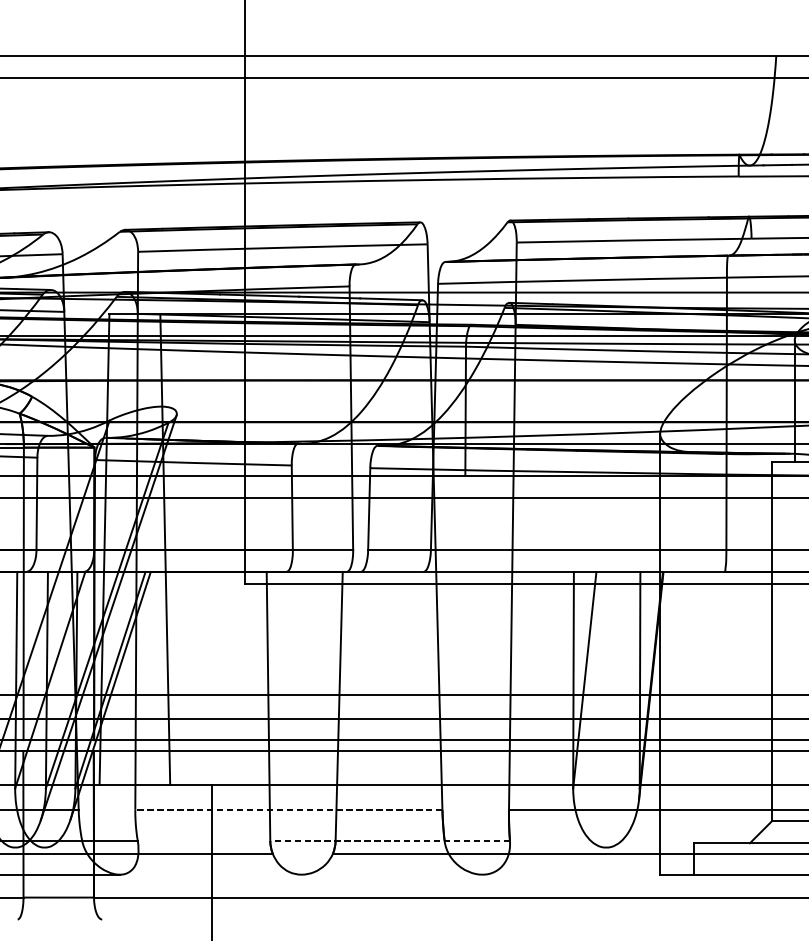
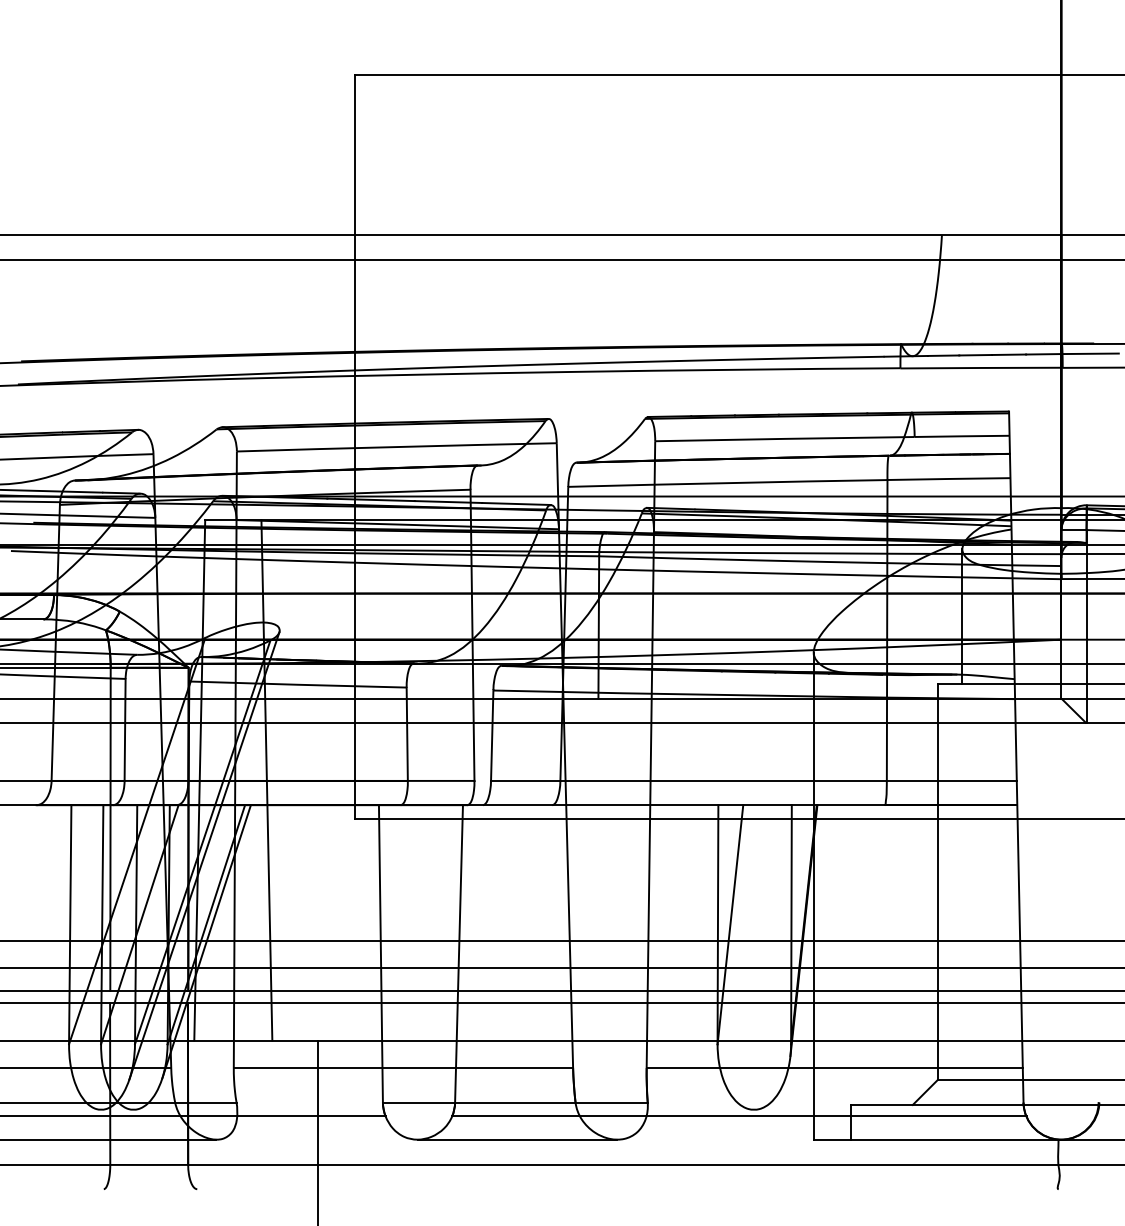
line: (288, 809) -> (403, 1067), dashed -> solid
line: (389, 841) -> (514, 1102), dashed -> solid
line: (392, 874) -> (517, 1139), added

